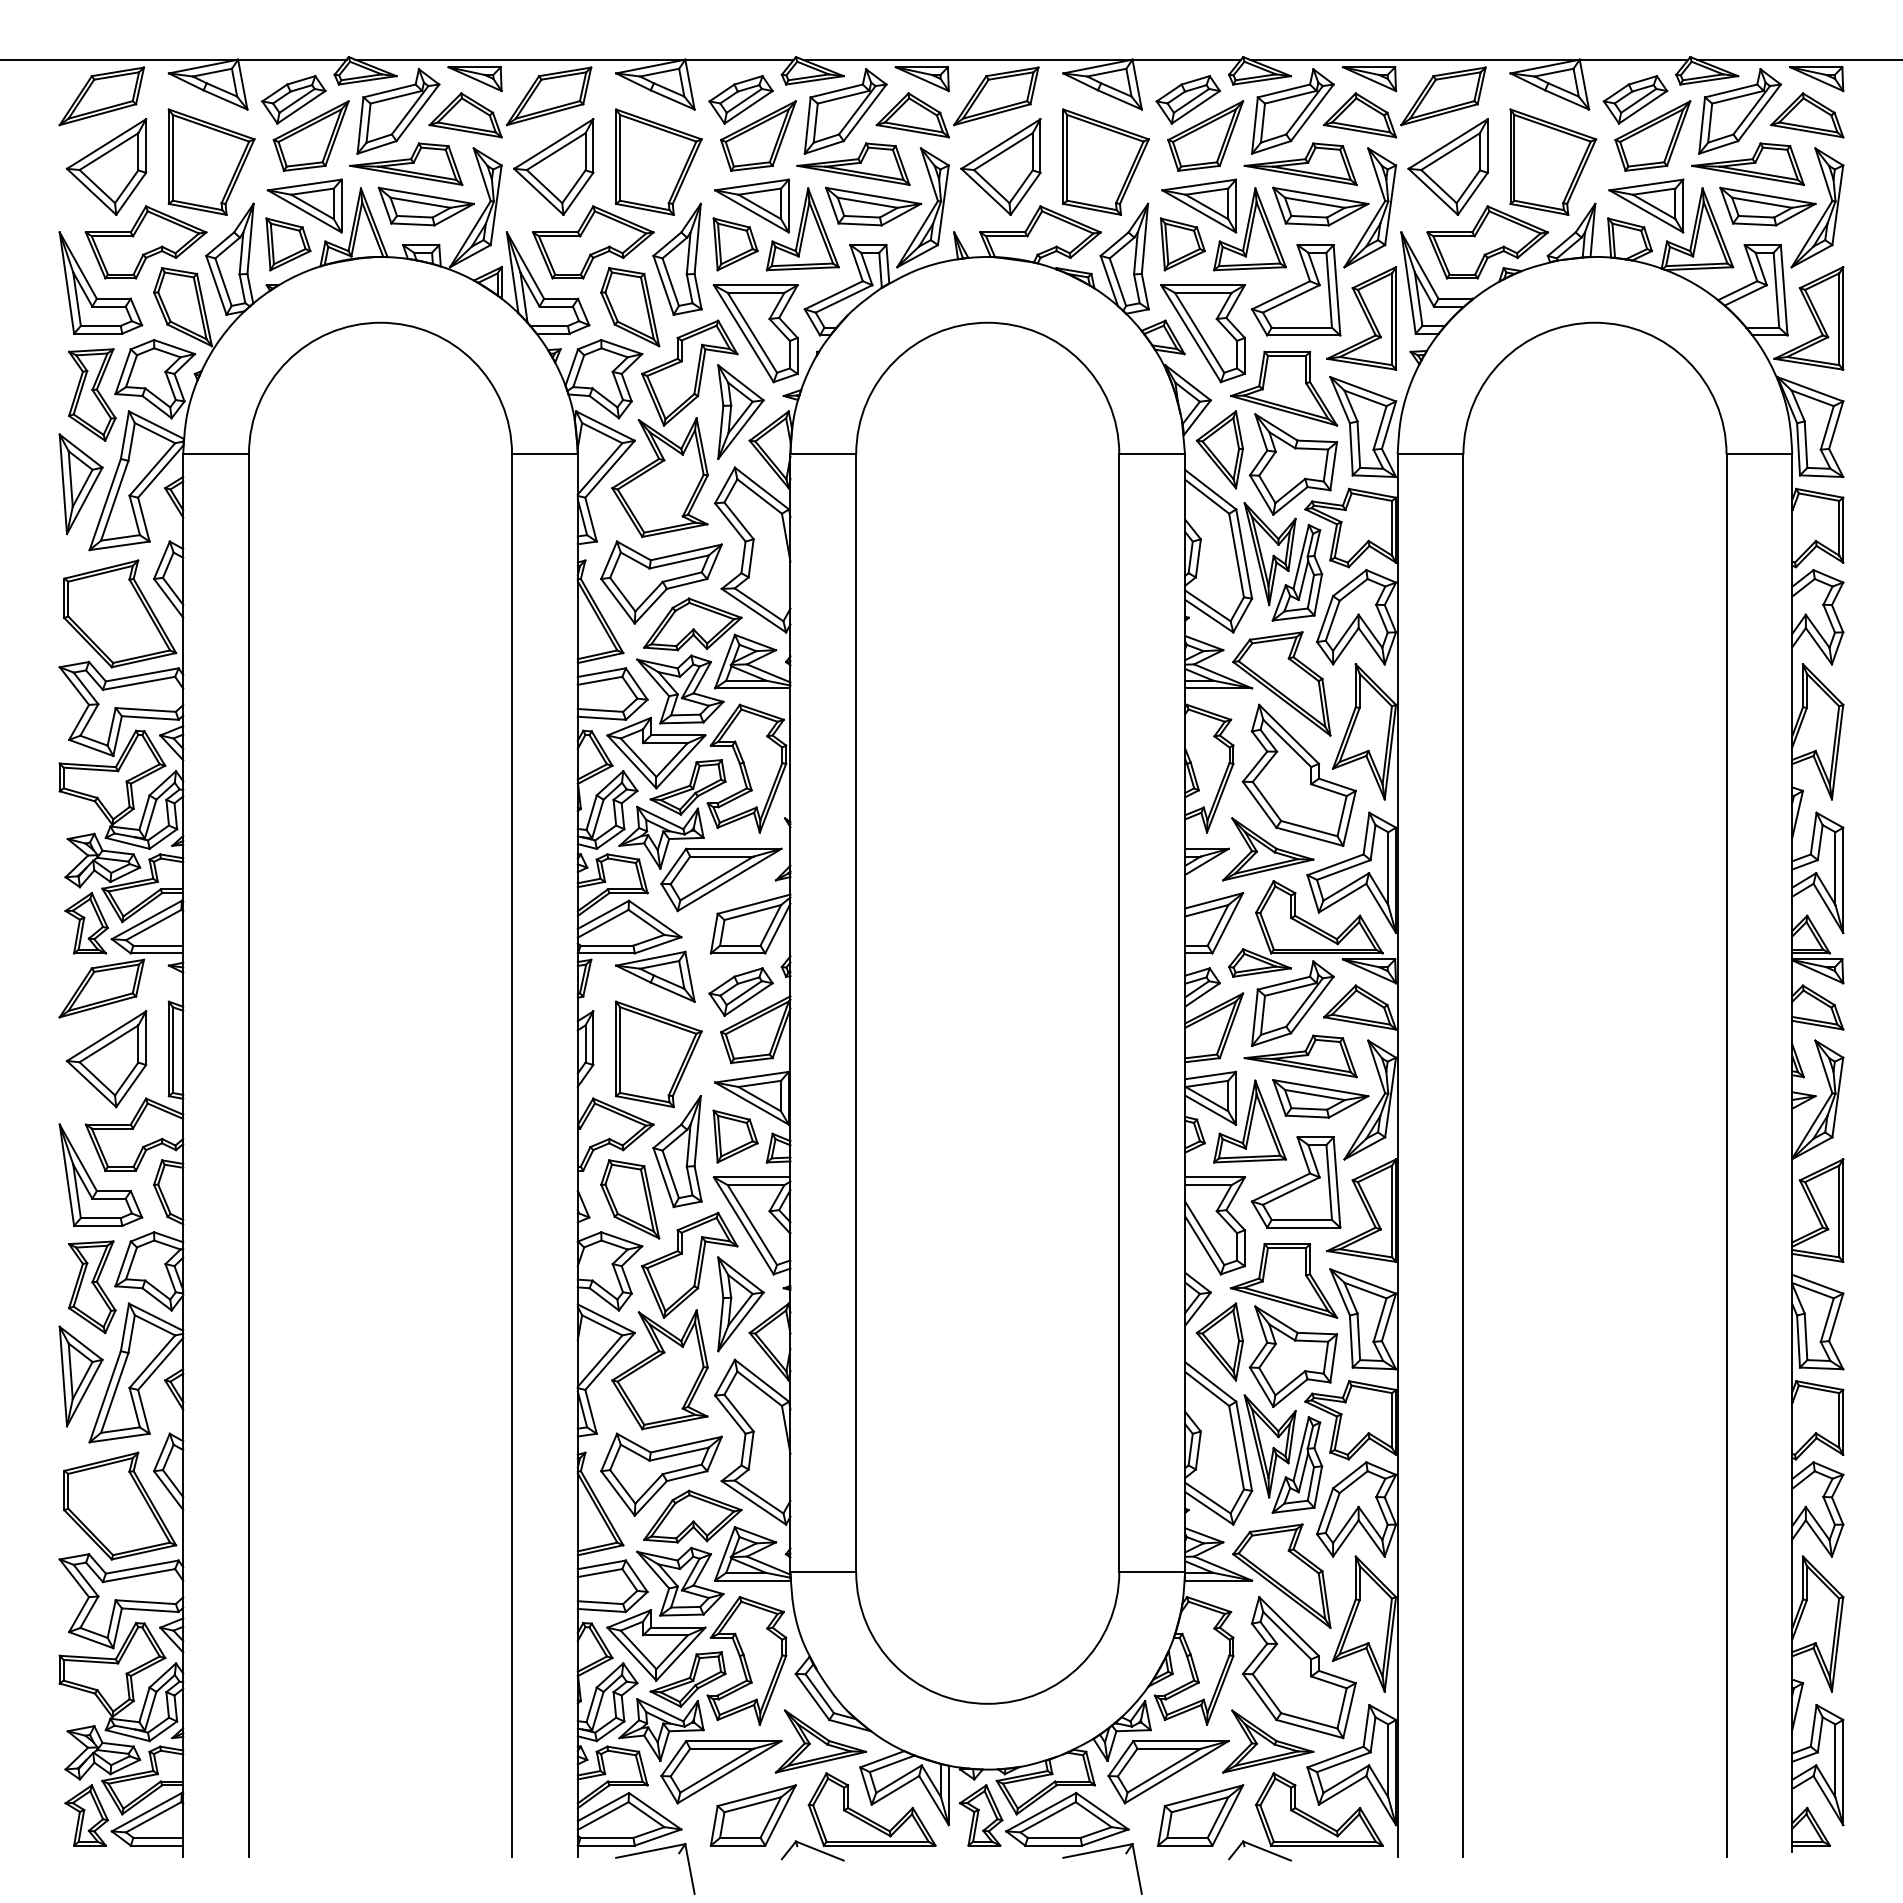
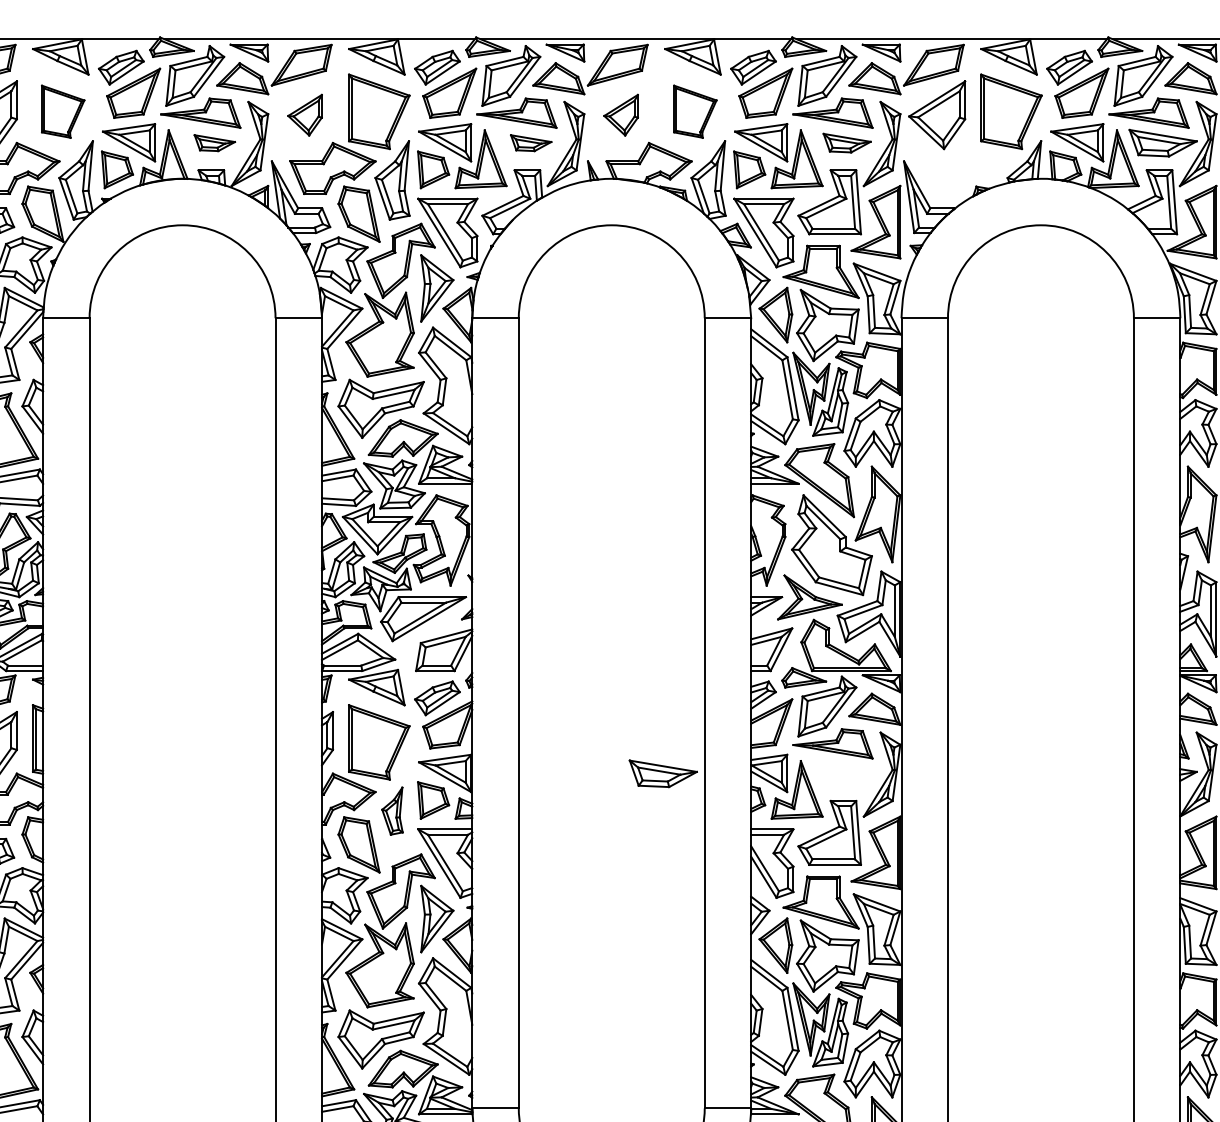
part: (211, 161) -> (63, 111), size x0.7
part: (1105, 161) -> (694, 111), size x0.7
part: (553, 166) -> (304, 114), size x0.6
part: (1000, 166) -> (620, 114), size x0.6
part: (425, 206) -> (214, 143), size x0.6
part: (873, 206) -> (531, 143), size x0.6
part: (1320, 206) -> (846, 143), size x0.7
part: (1487, 242) -> (964, 168), removed
part: (1320, 1098) -> (663, 773), moved
part: (677, 1151) -> (392, 811), size x0.6

